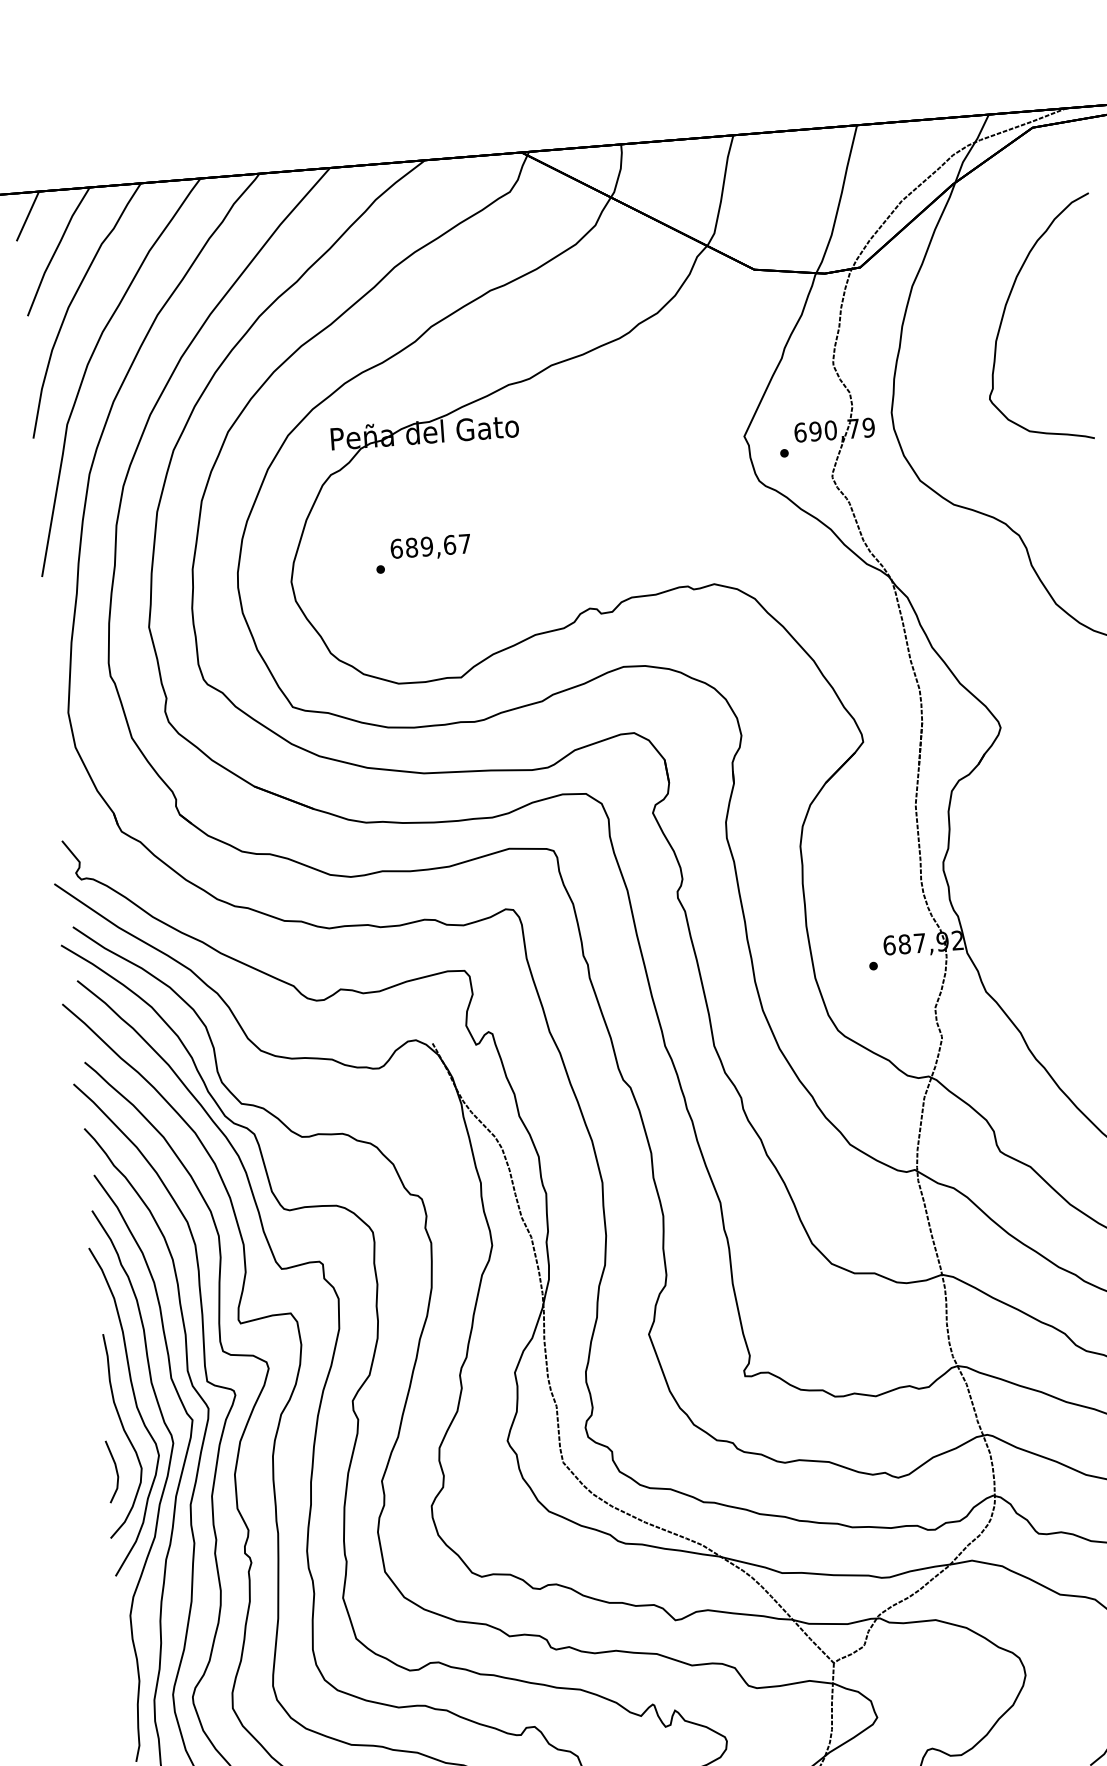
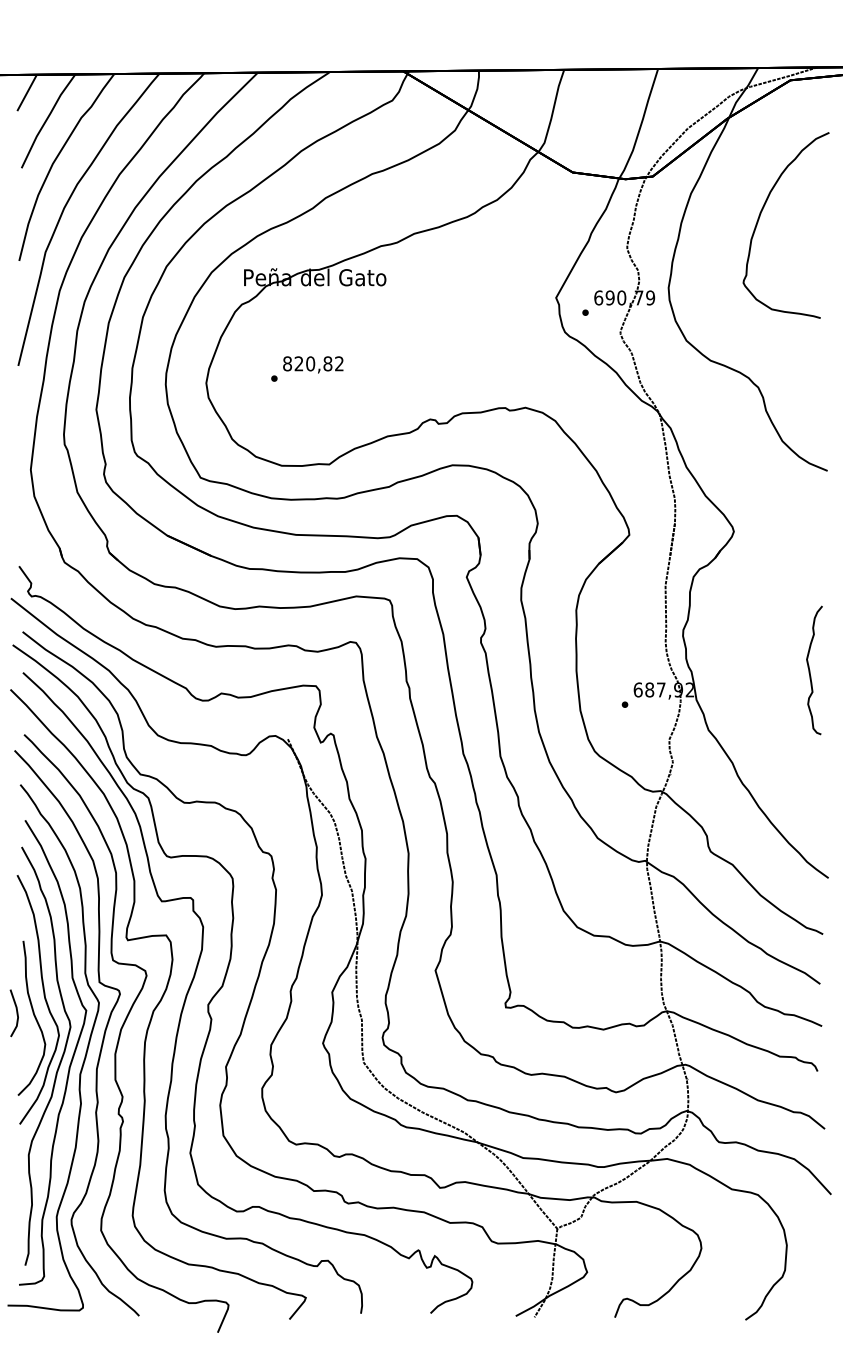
text: (430, 545) -> (313, 363), 689,67 -> 820,82
line: (115, 1471) -> (16, 1013), moved

